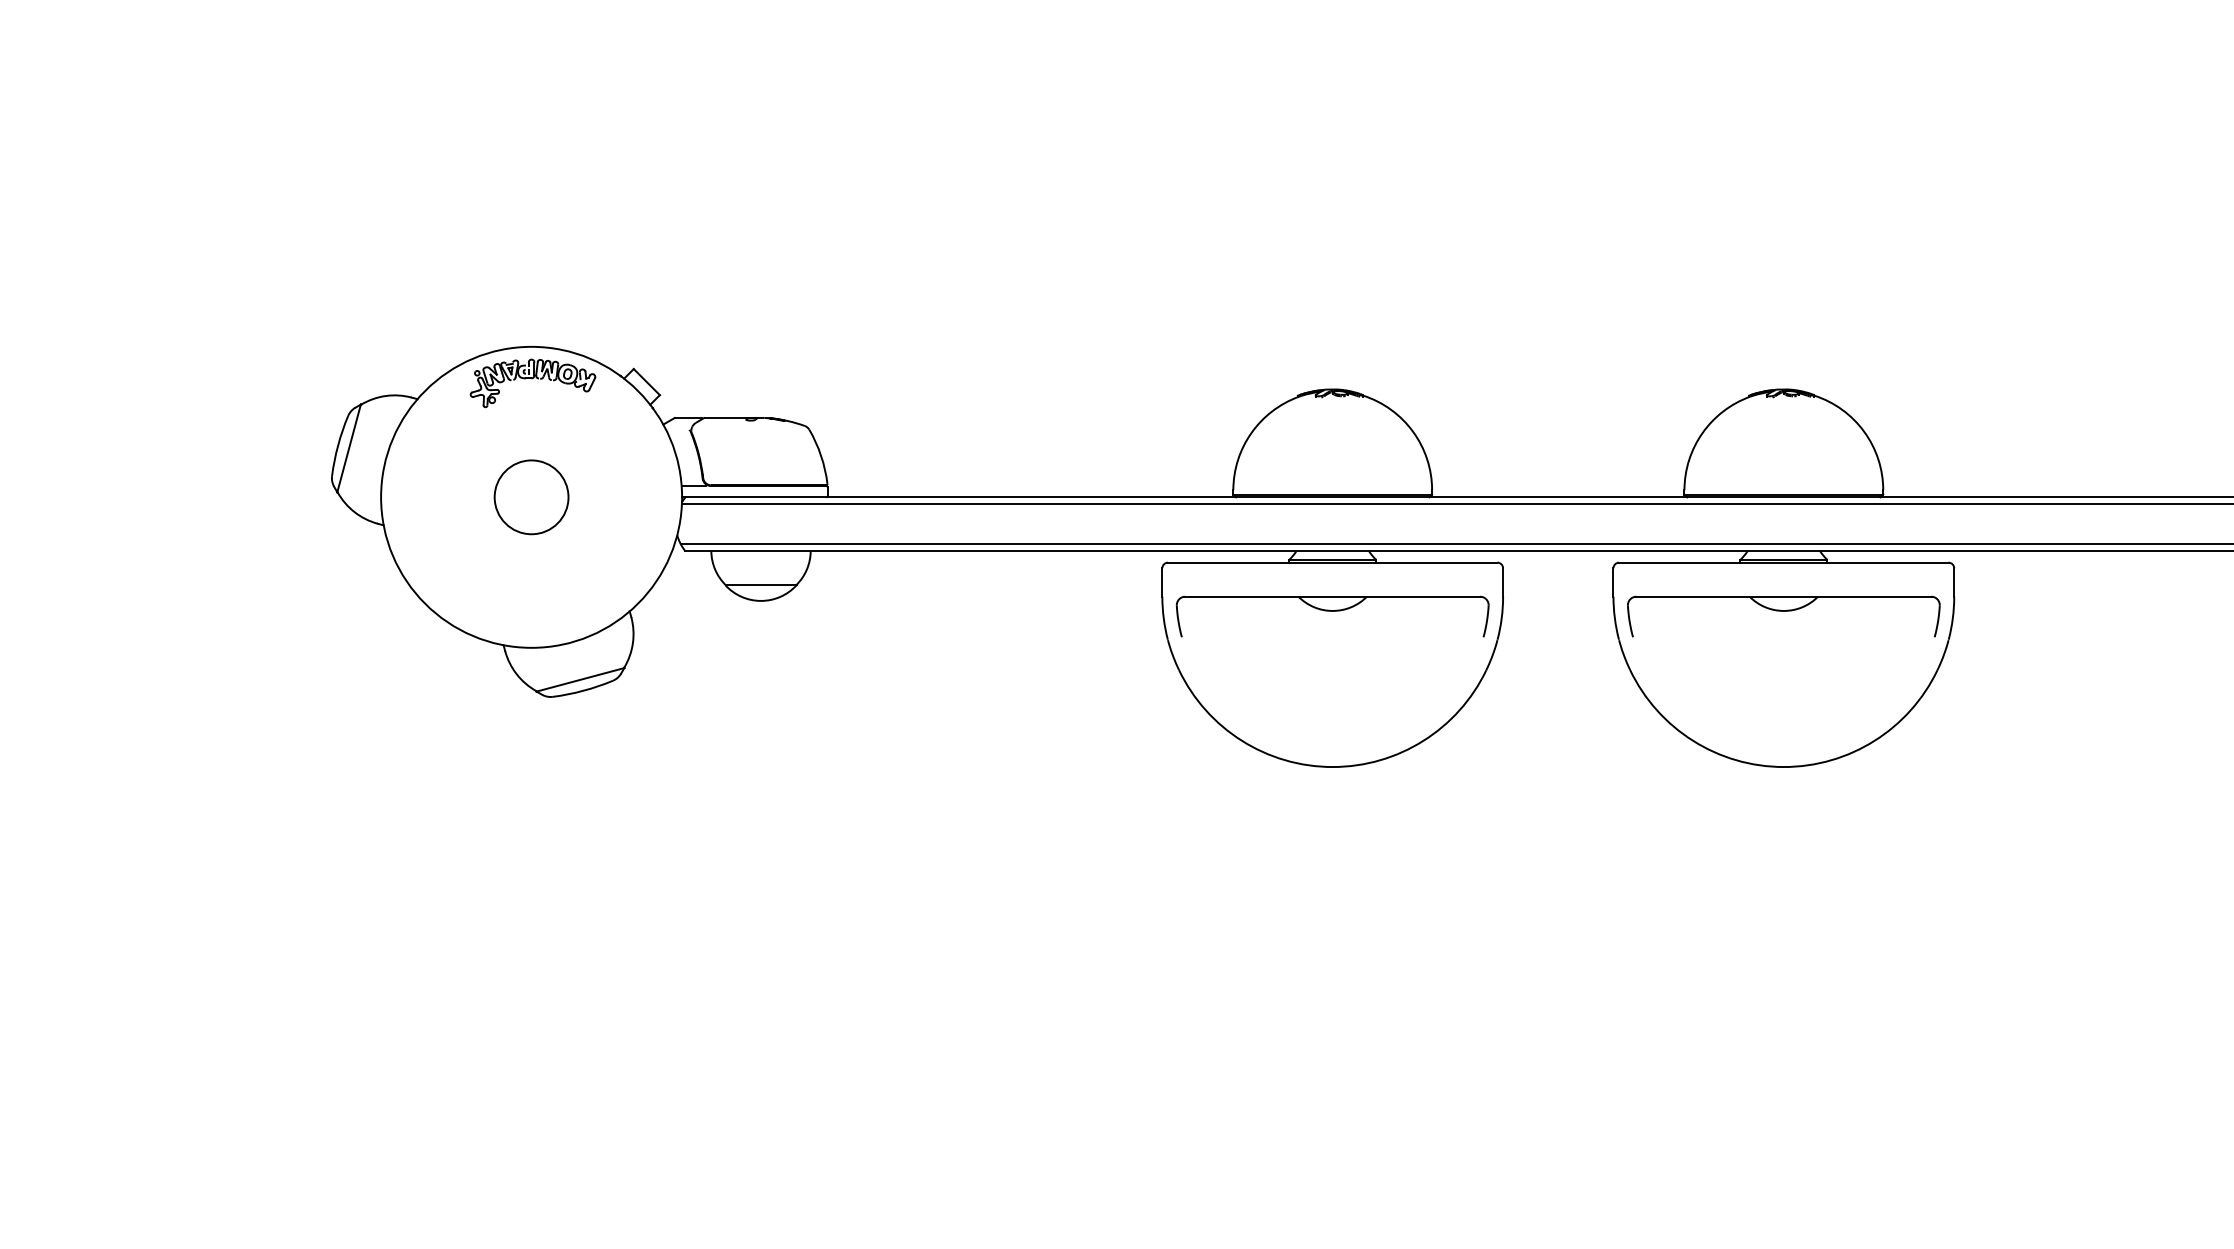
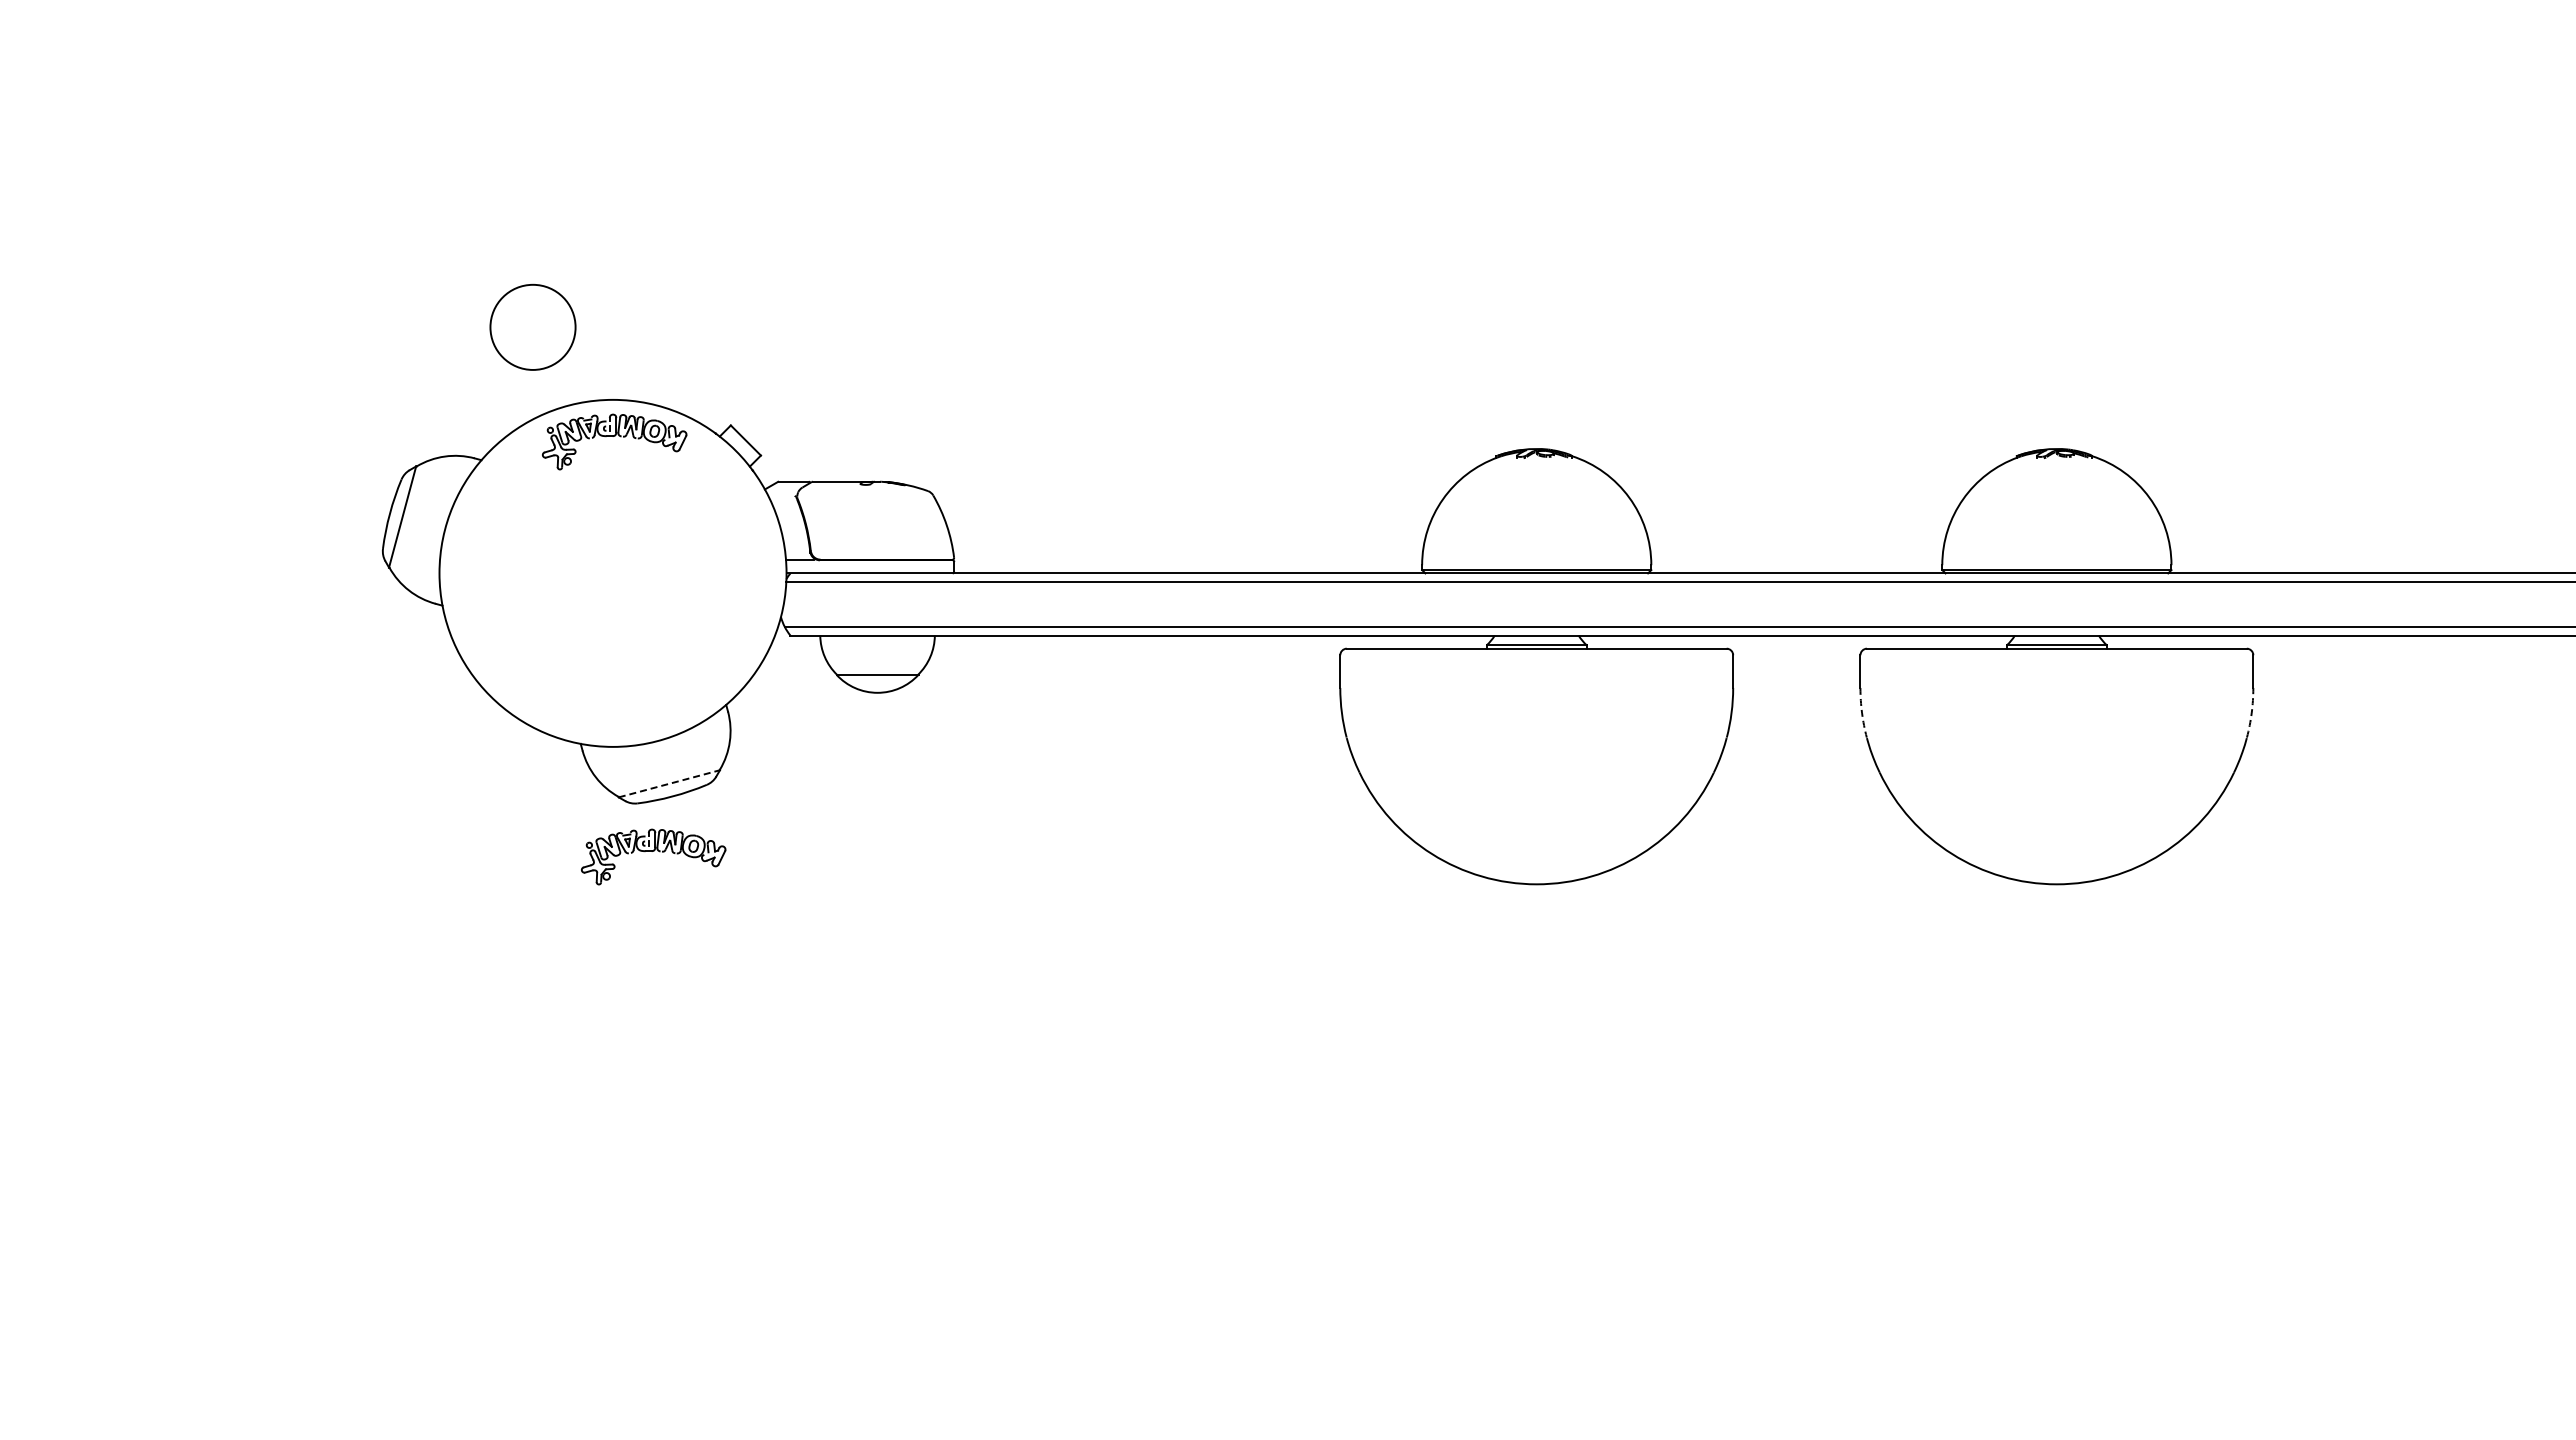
circle: (531, 496) -> (532, 326), moved
part: (1332, 616) -> (1536, 710), removed
part: (1783, 616) -> (2056, 710), removed
arc: (1615, 618) -> (1862, 713), solid -> dashed
arc: (1952, 618) -> (2251, 713), solid -> dashed
line: (580, 679) -> (669, 783), solid -> dashed
part: (566, 742) -> (653, 856), added

